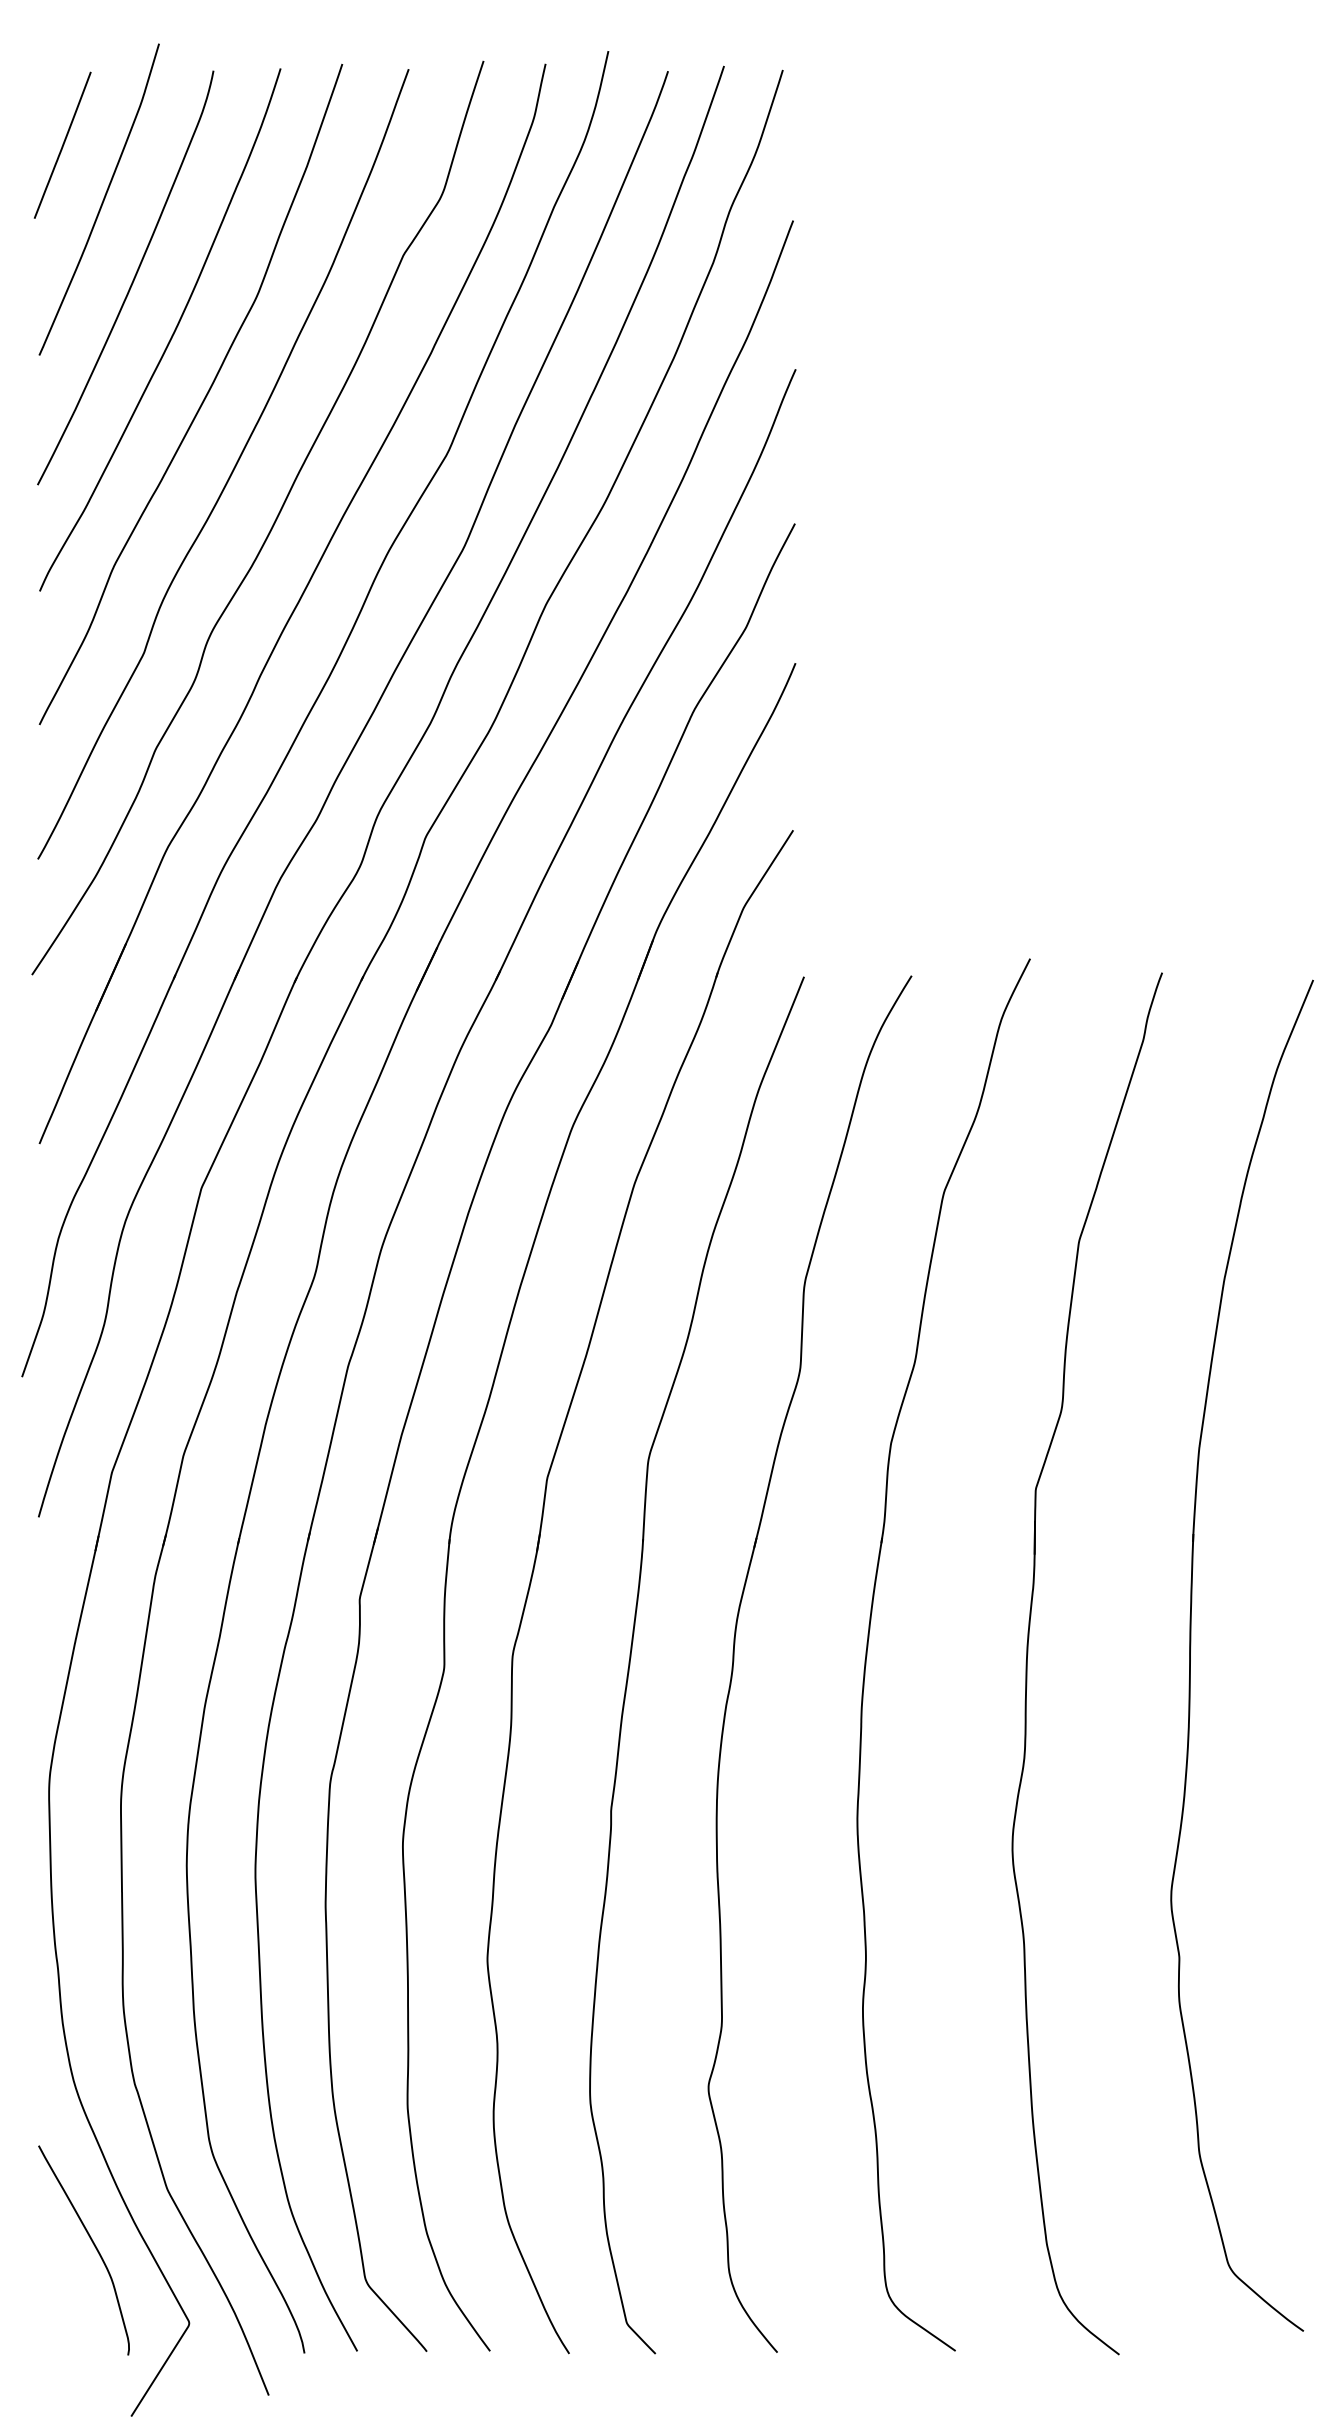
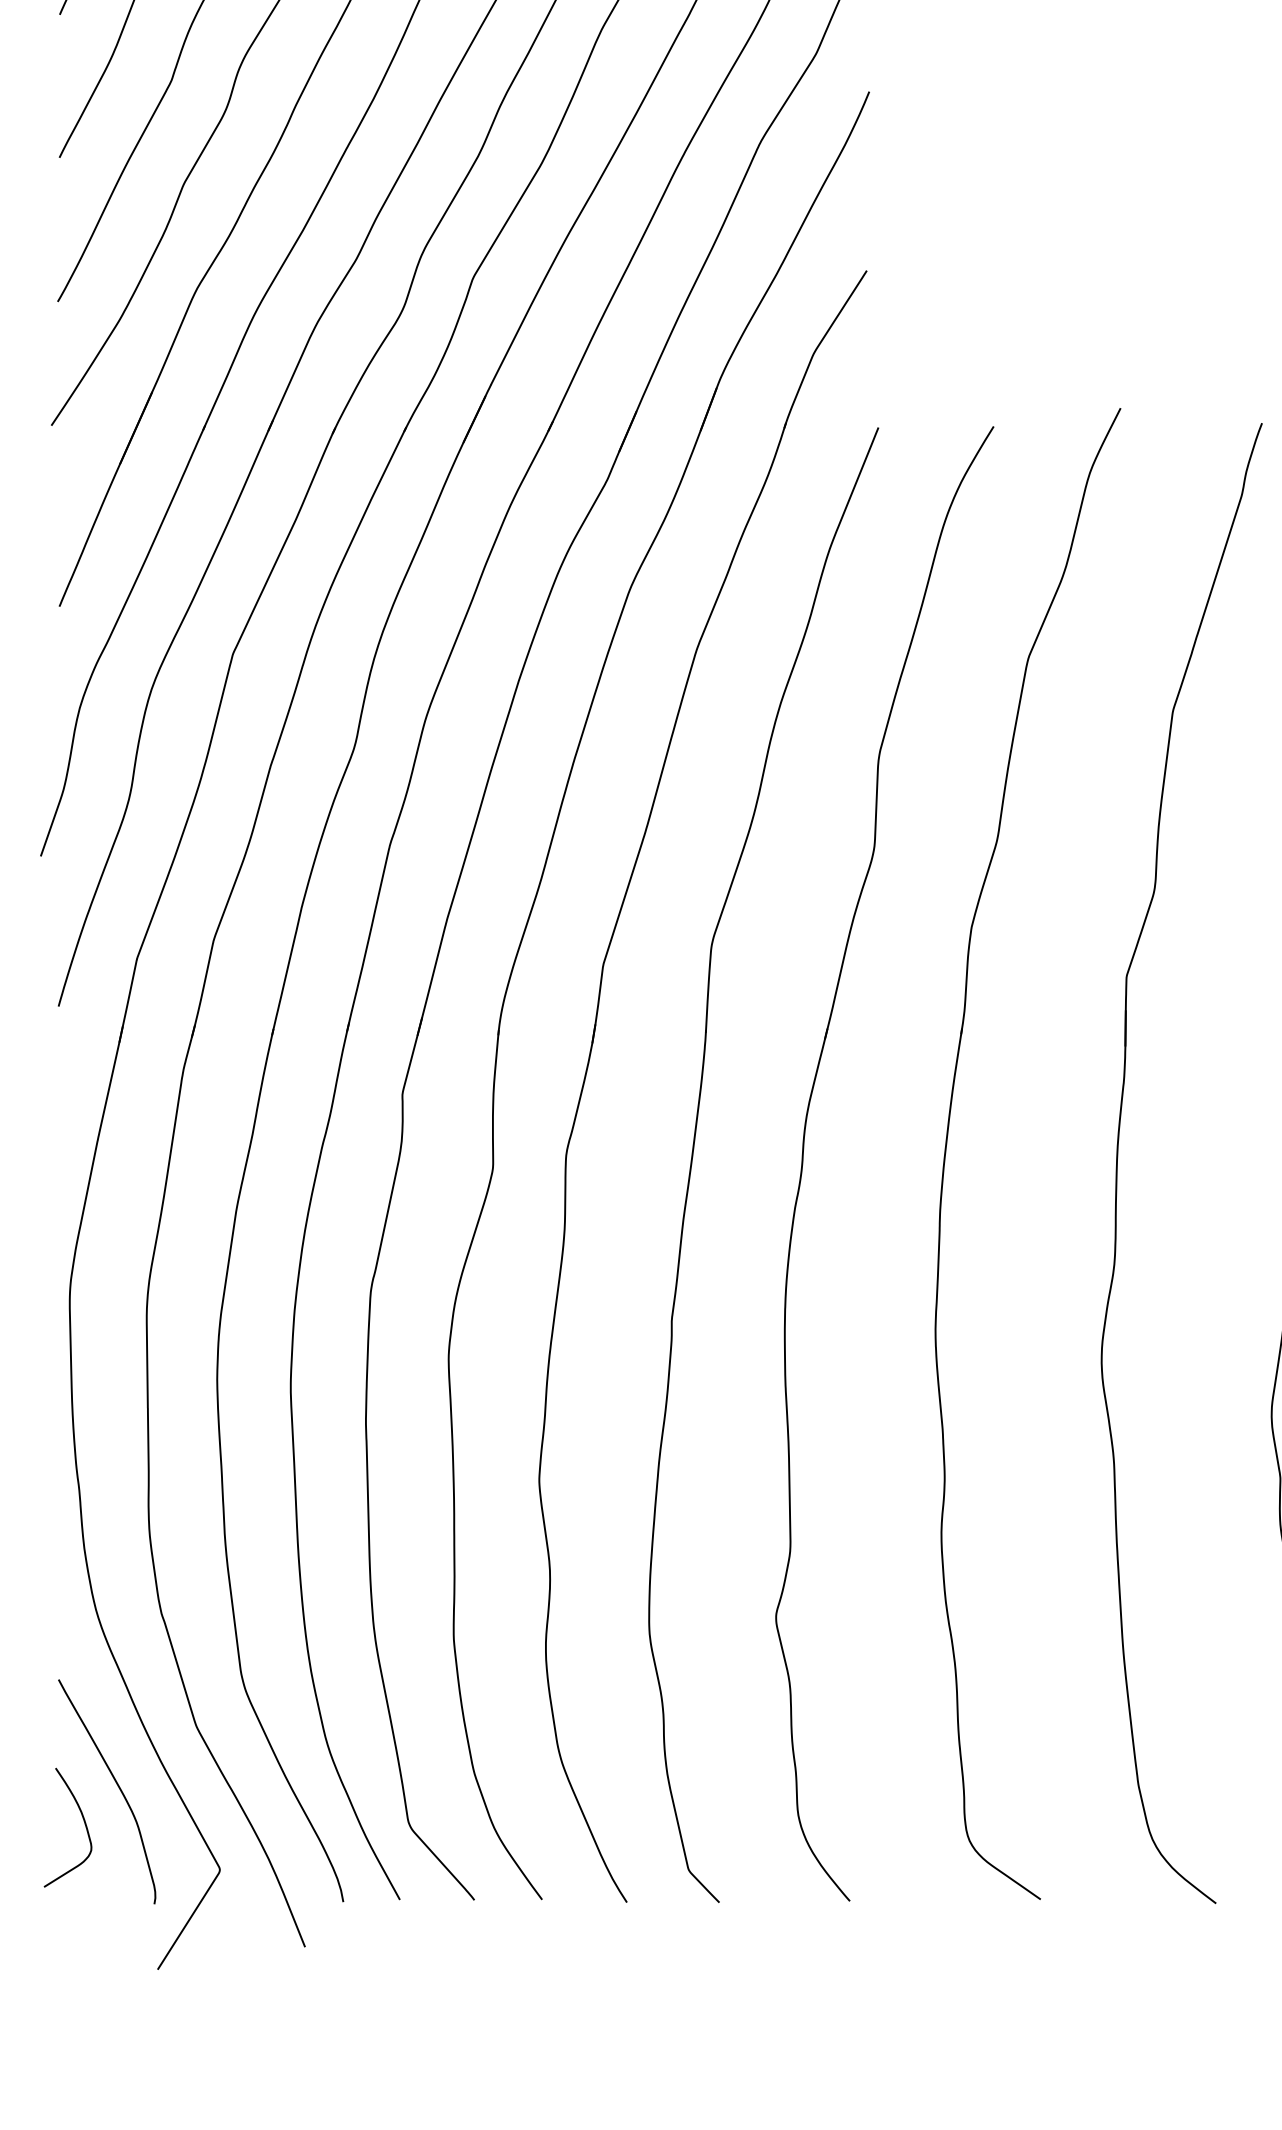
curve: (62, 2280) -> (84, 1823), added

